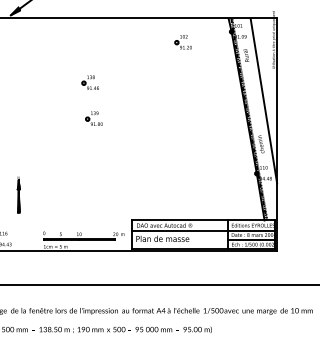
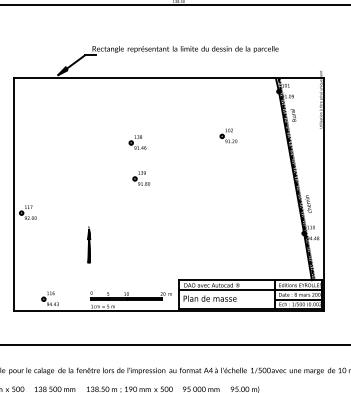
part: (183, 41) -> (228, 135), moved
line: (263, 100) -> (310, 160), removed
line: (19, 194) -> (89, 244), moved

